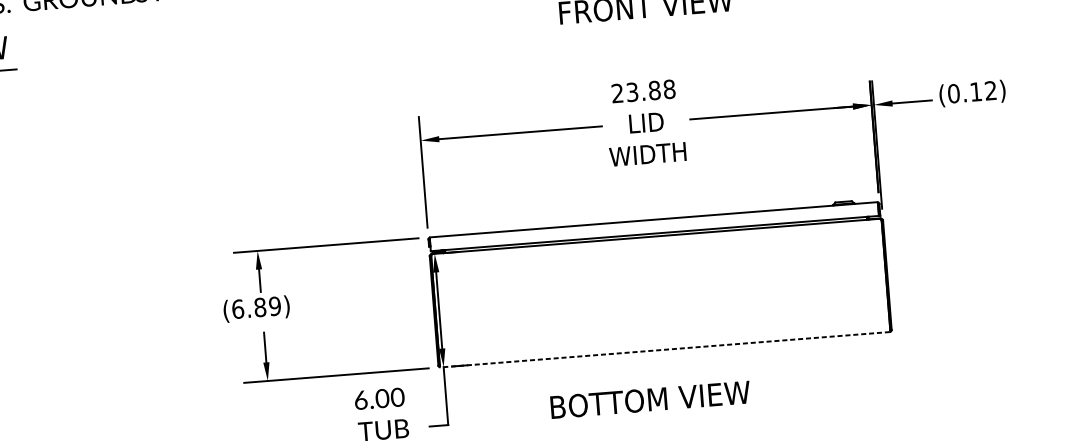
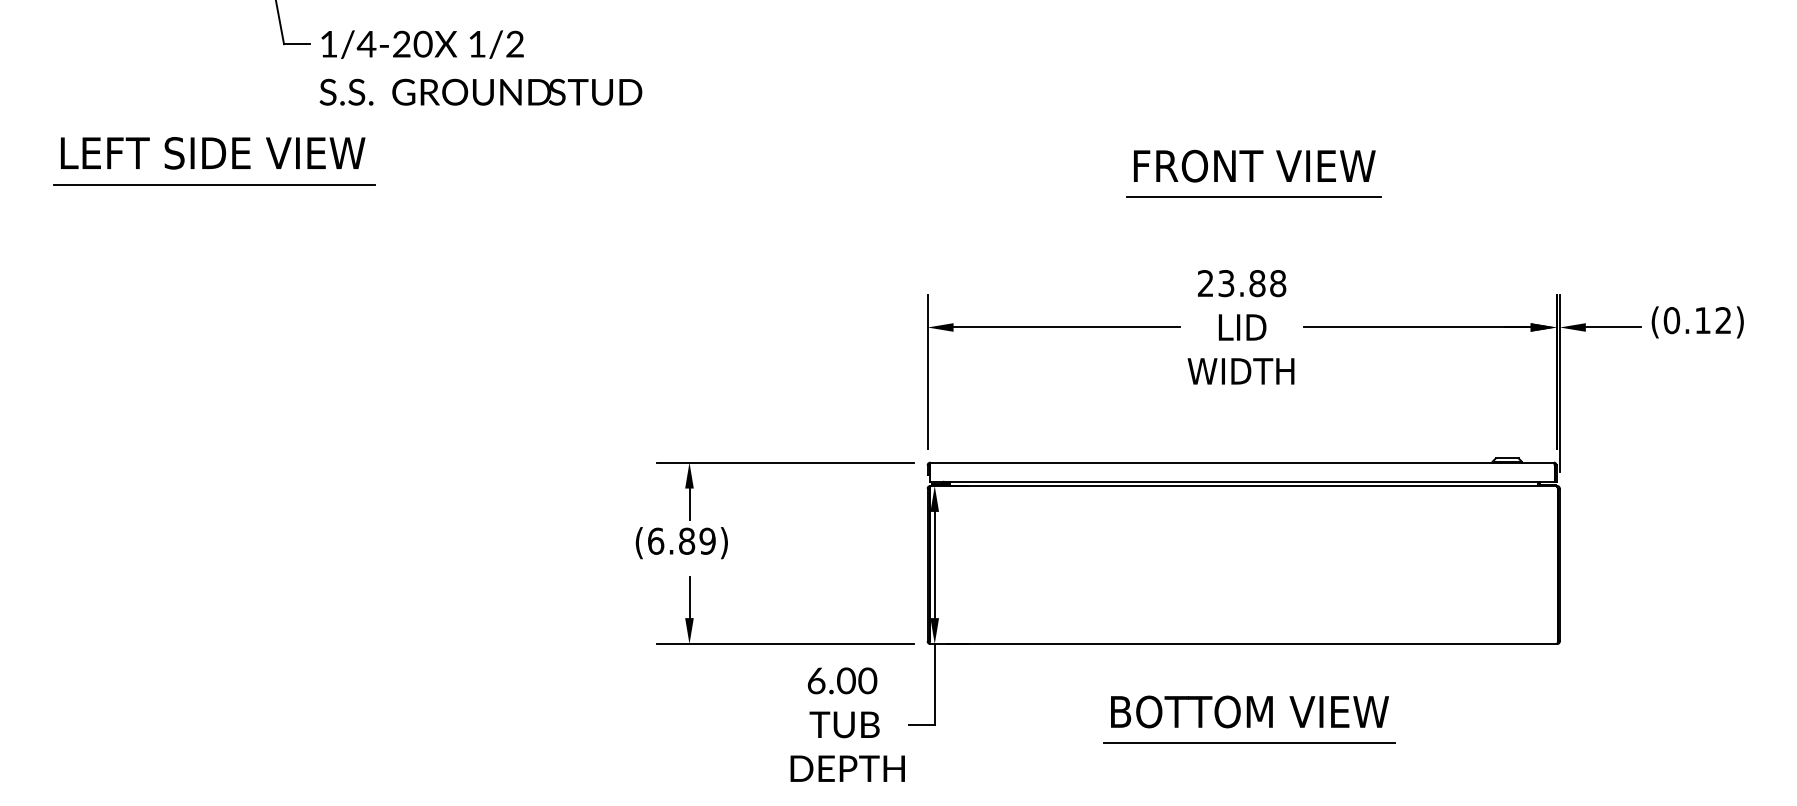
line: (646, 29) -> (1253, 197), added
line: (665, 350) -> (1243, 644), dashed -> solid
text: (650, 399) -> (1249, 711), moved
line: (674, 420) -> (1249, 743), added

